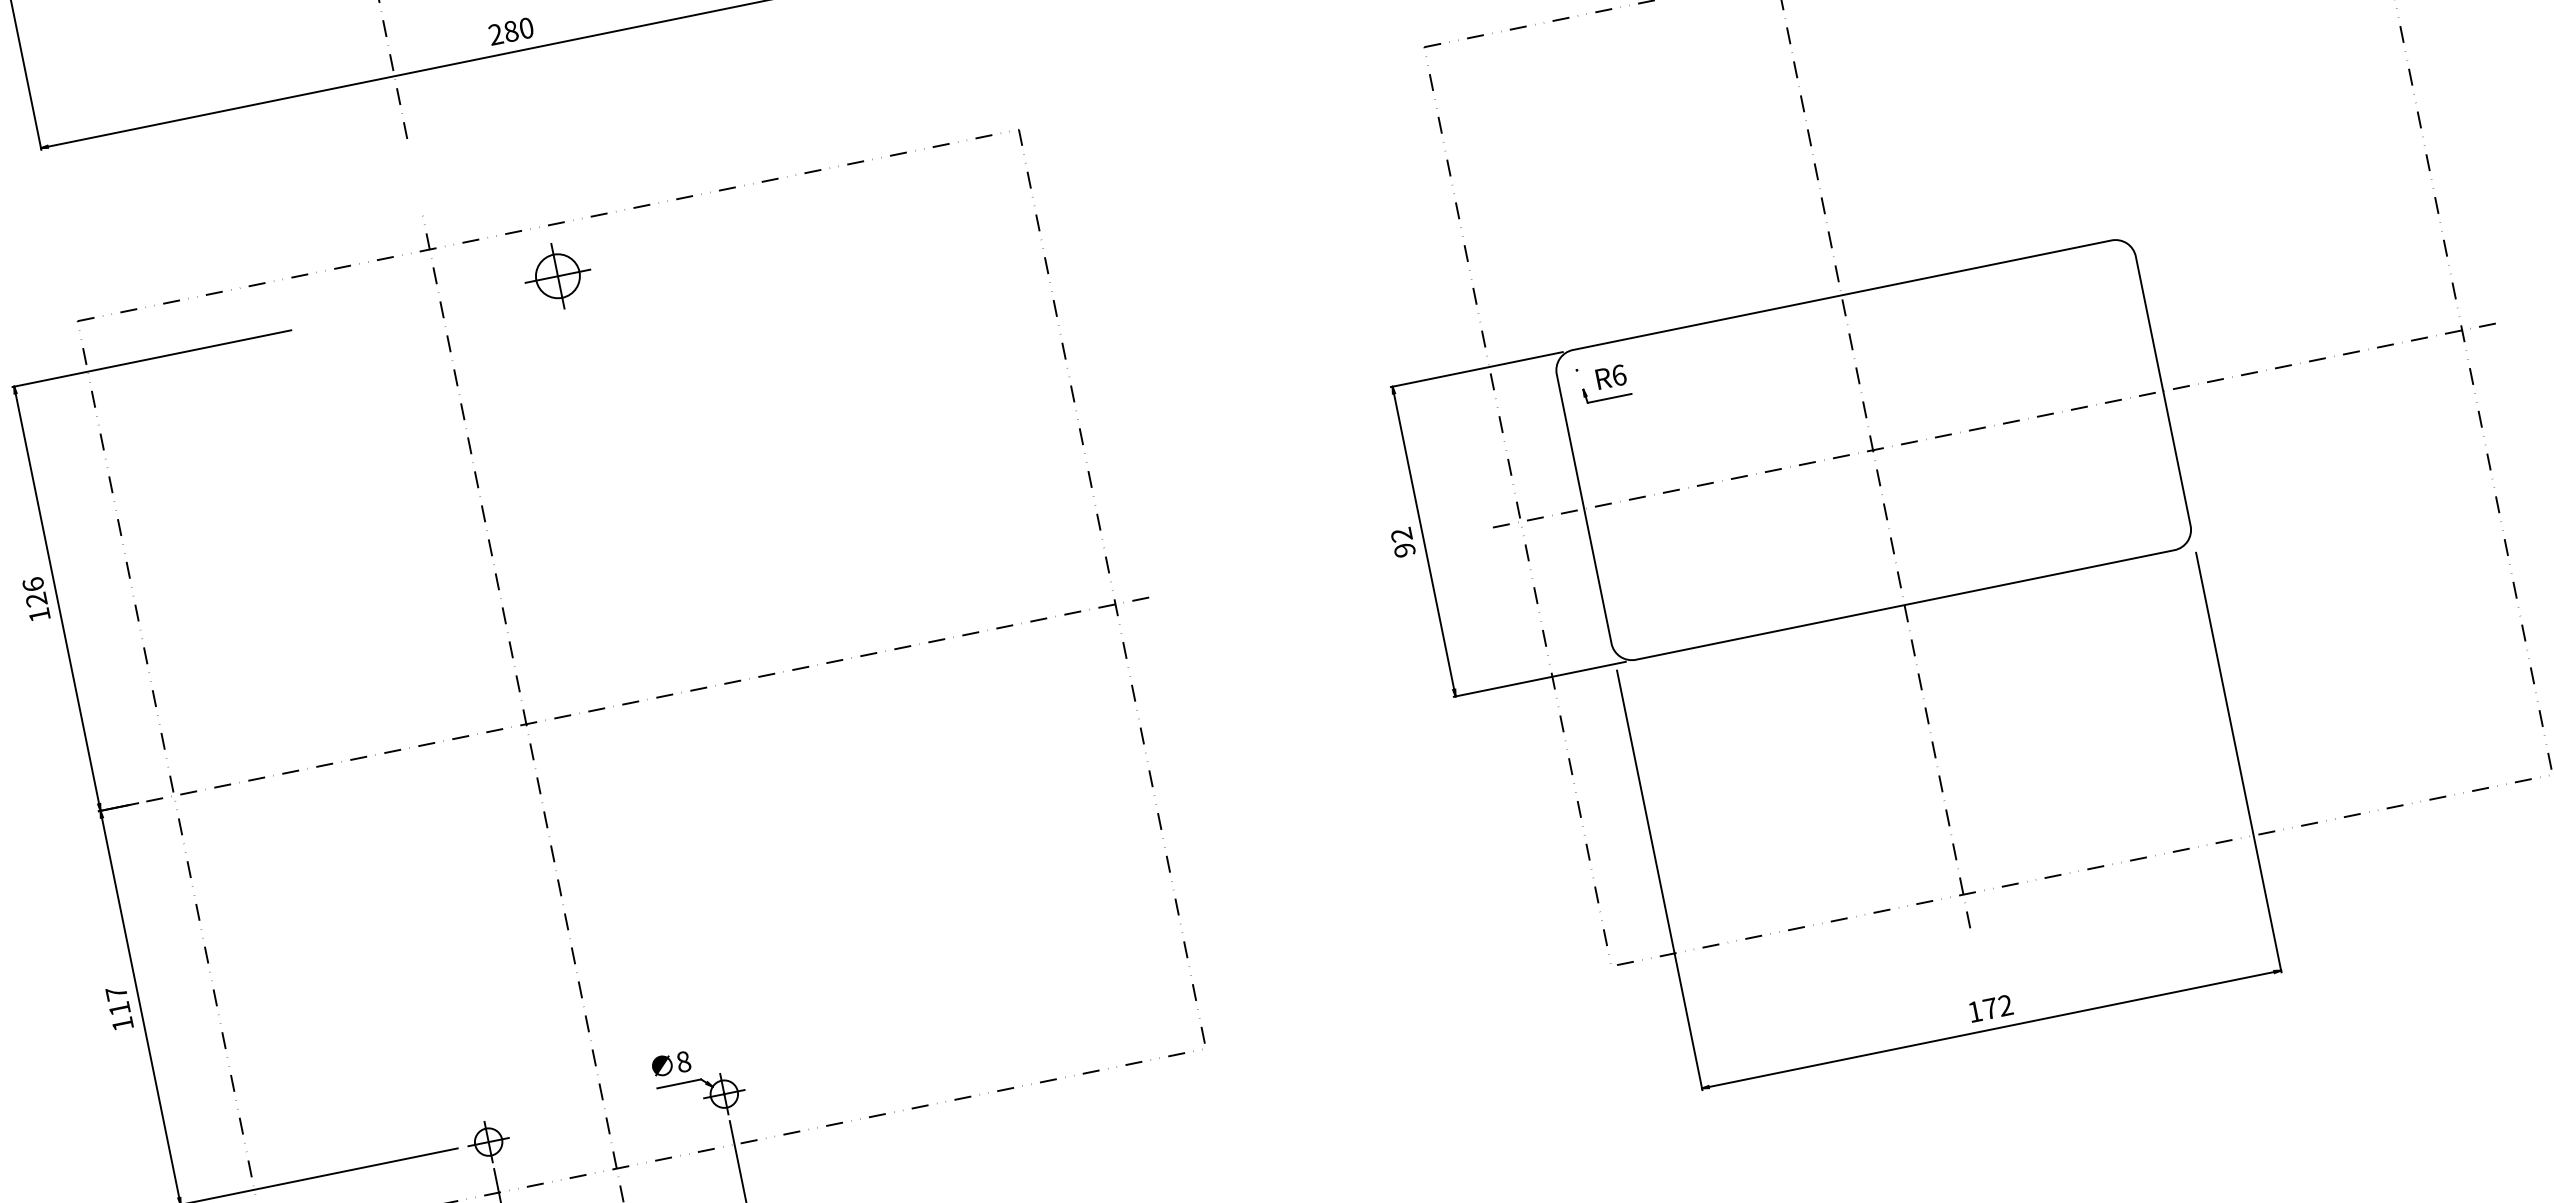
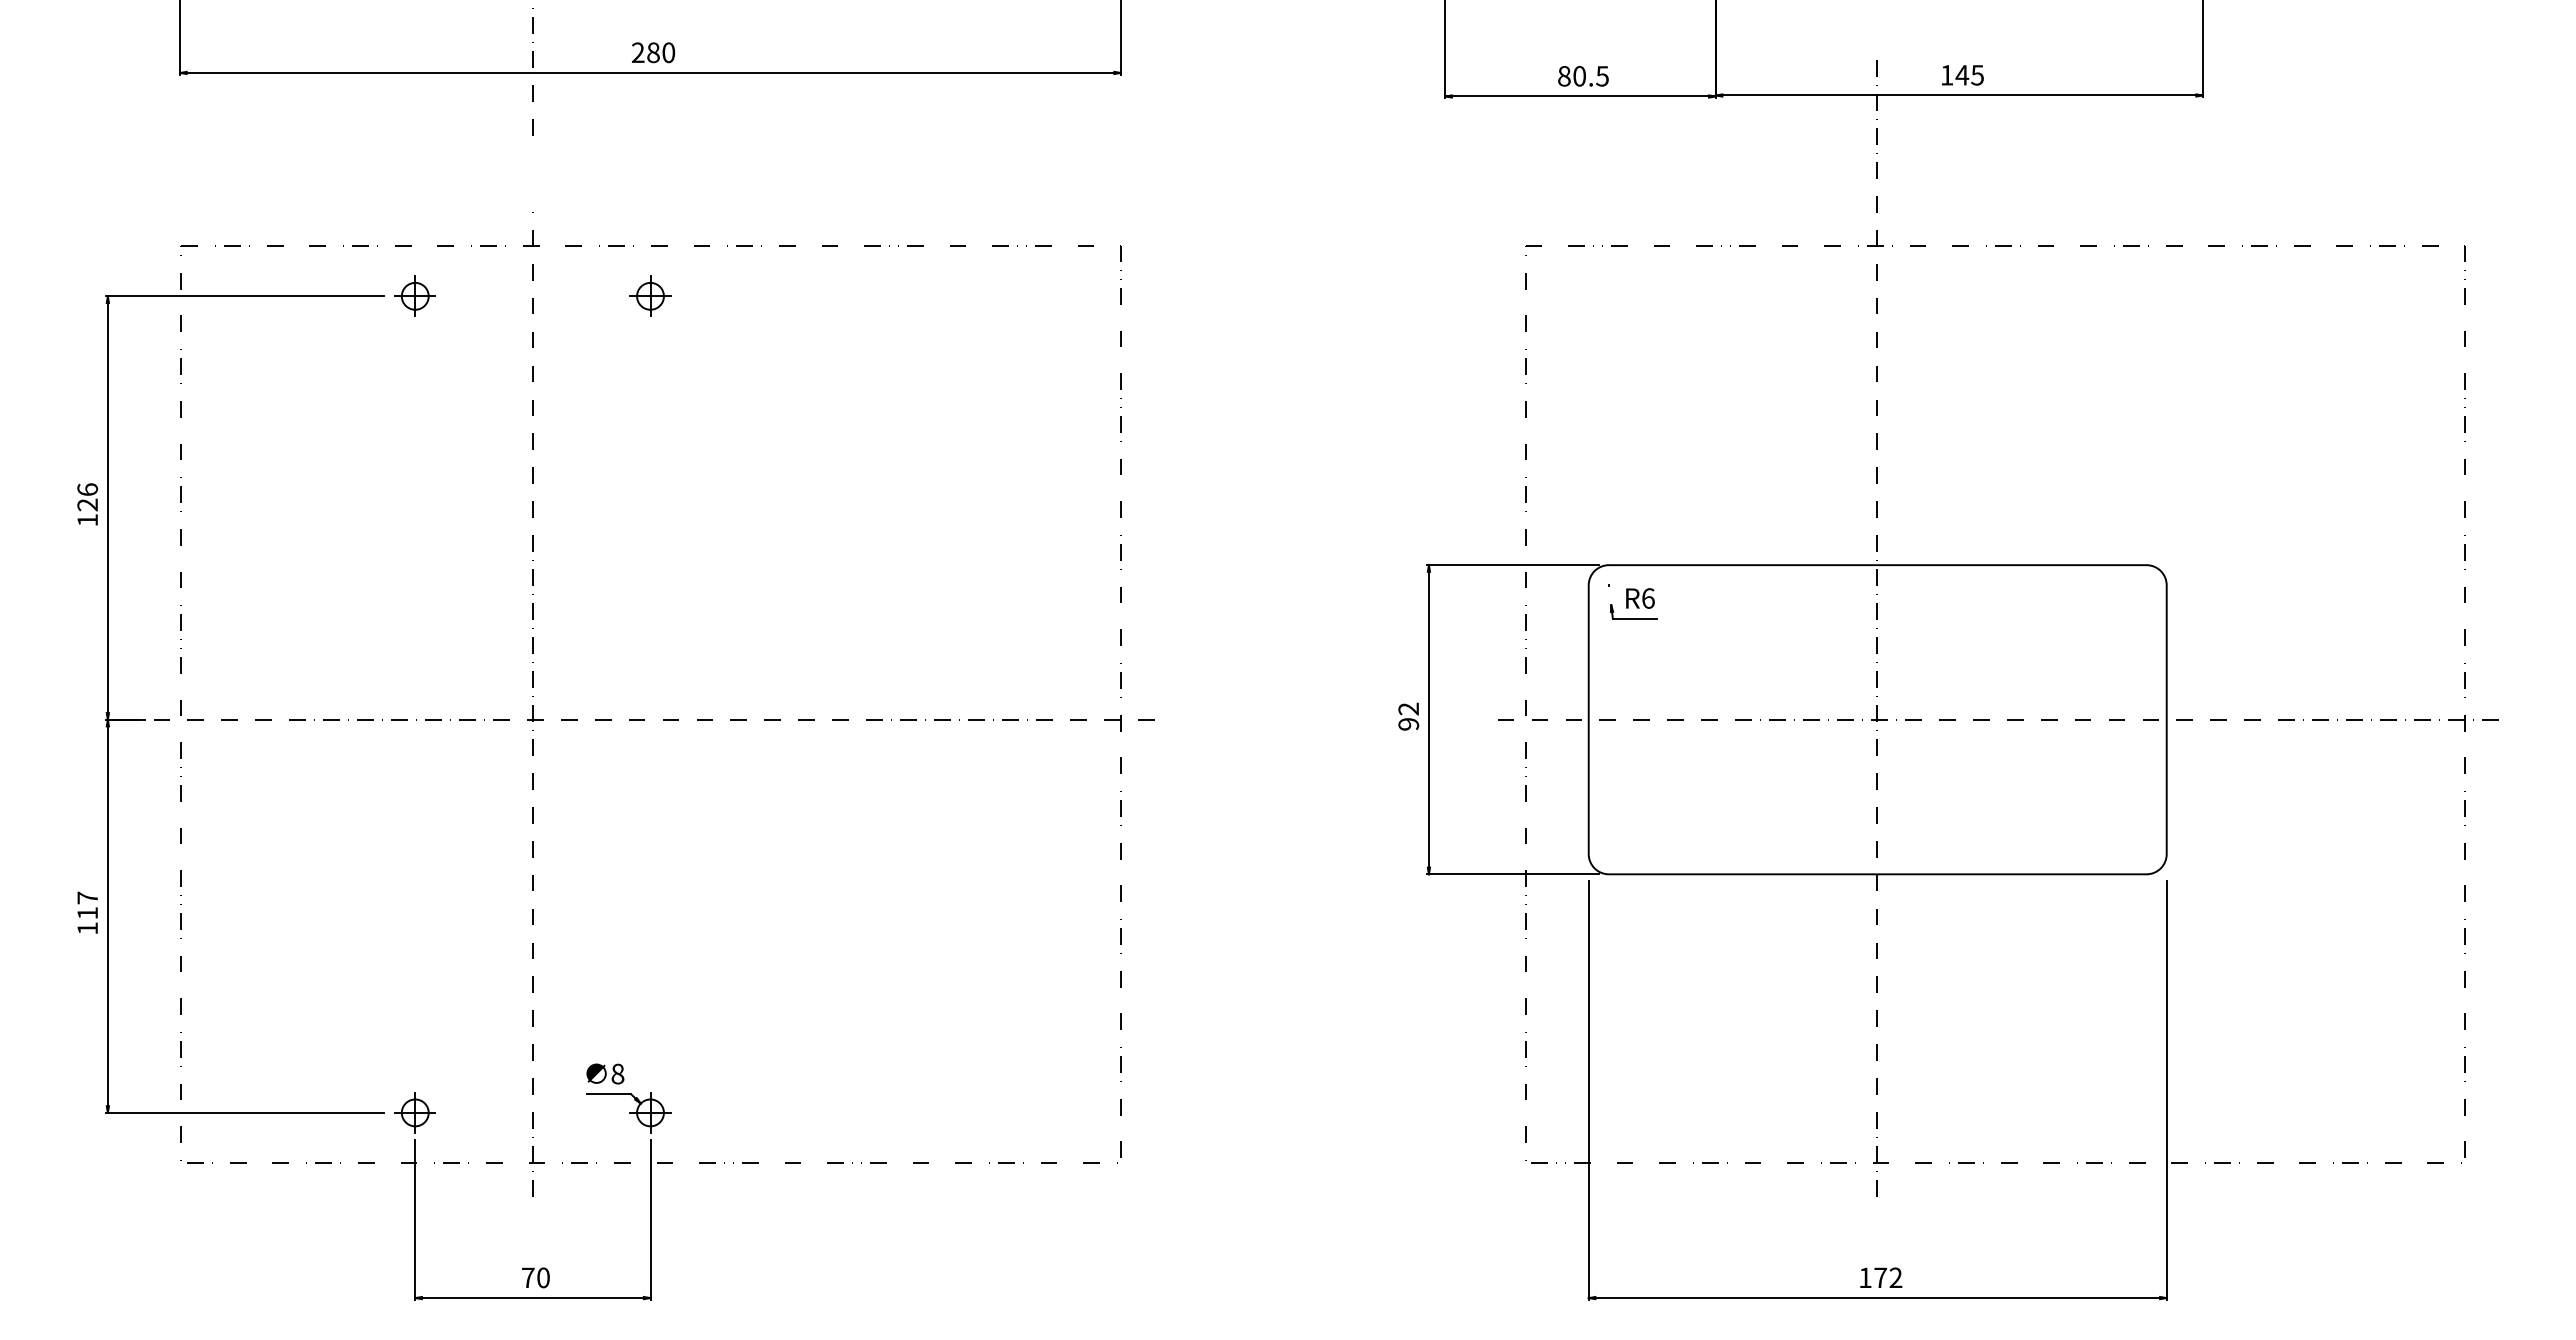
part: (557, 275) -> (650, 295), size x0.62
part: (321, 323) -> (414, 295), added

